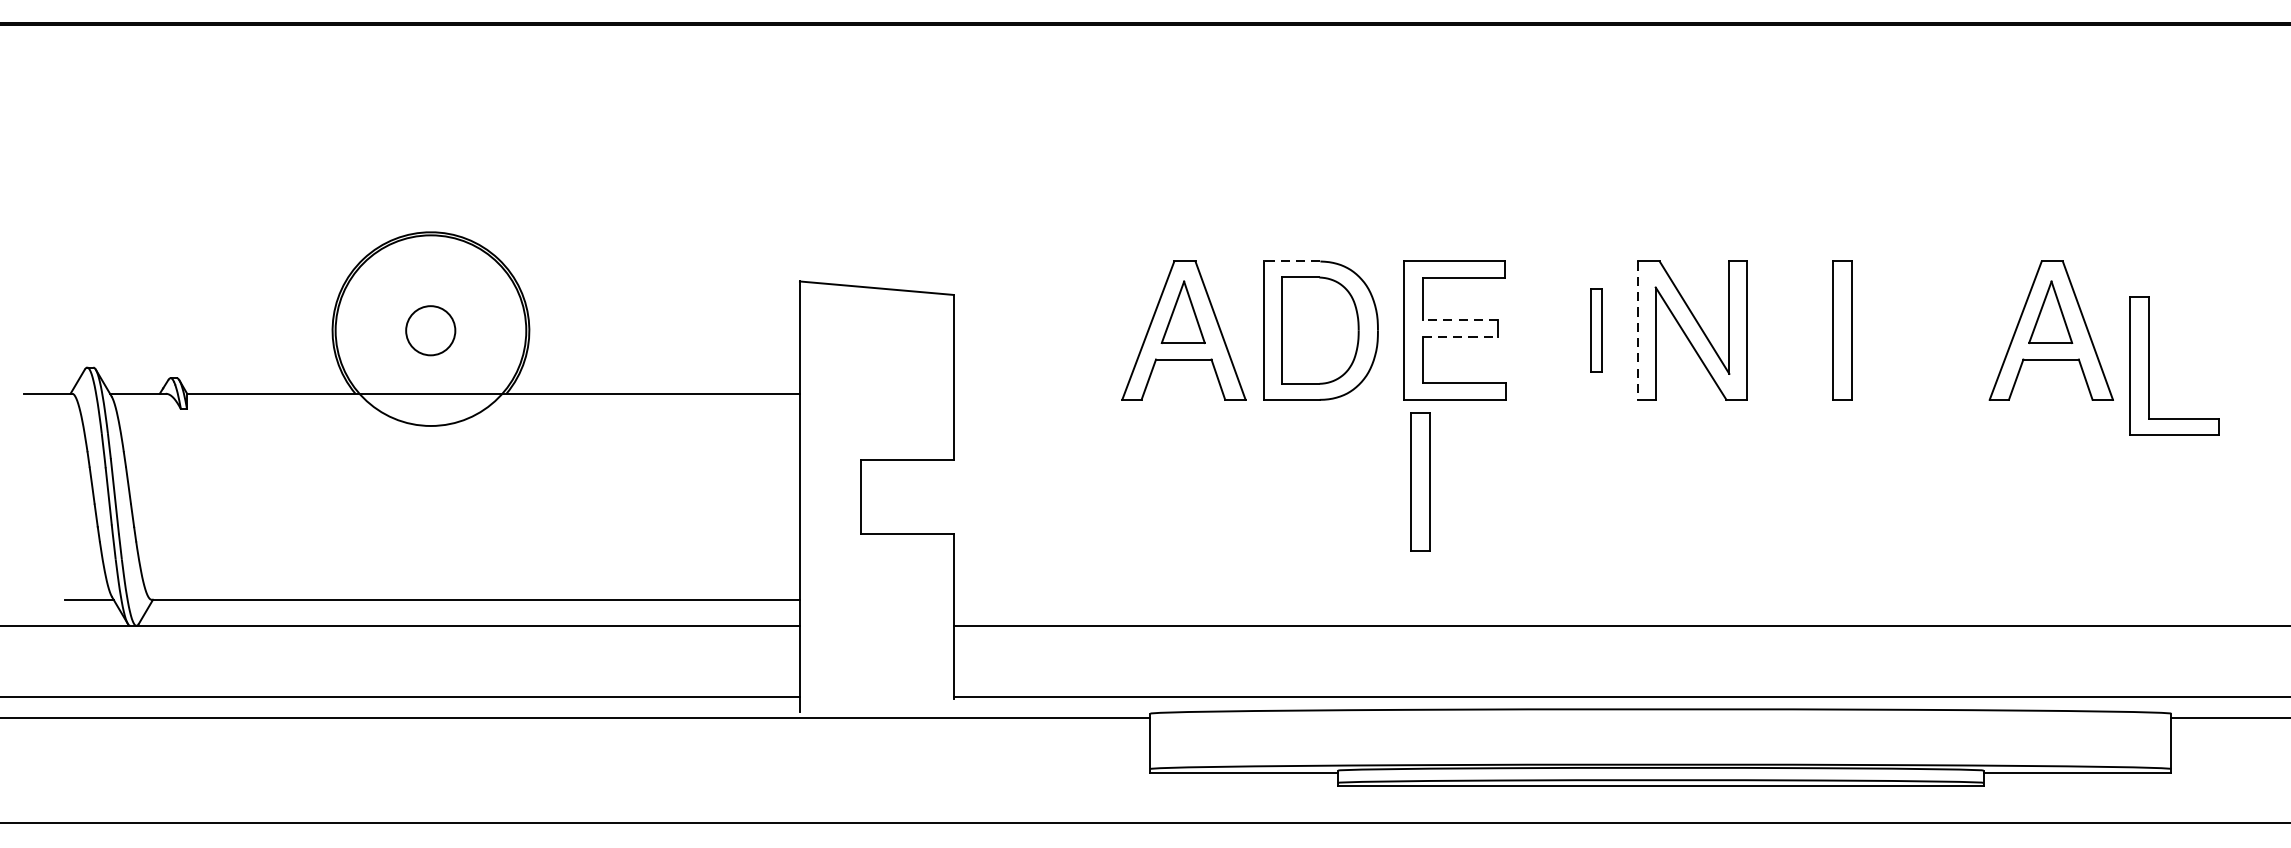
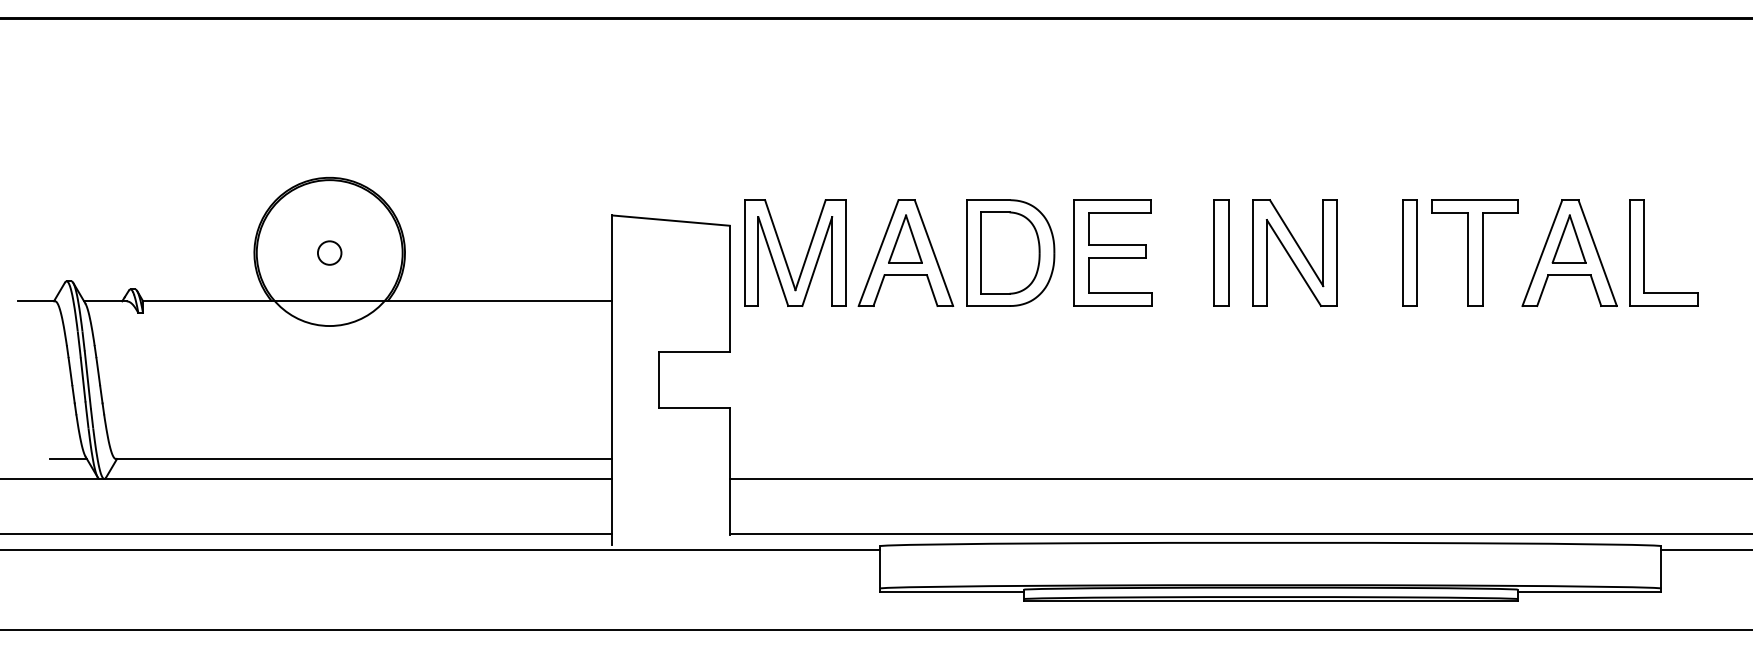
line: (1291, 261) -> (988, 200), dashed -> solid
line: (1460, 320) -> (1117, 245), dashed -> solid
circle: (430, 329) -> (329, 252), size x0.62
part: (1596, 329) -> (1221, 252), size x1.67
part: (1926, 329) -> (1474, 252), added
line: (1638, 331) -> (1253, 253), dashed -> solid
part: (1026, 335) -> (785, 256), added
line: (1460, 336) -> (1117, 257), dashed -> solid
part: (2149, 365) -> (1644, 252), moved
part: (1419, 481) -> (1086, 368), removed

